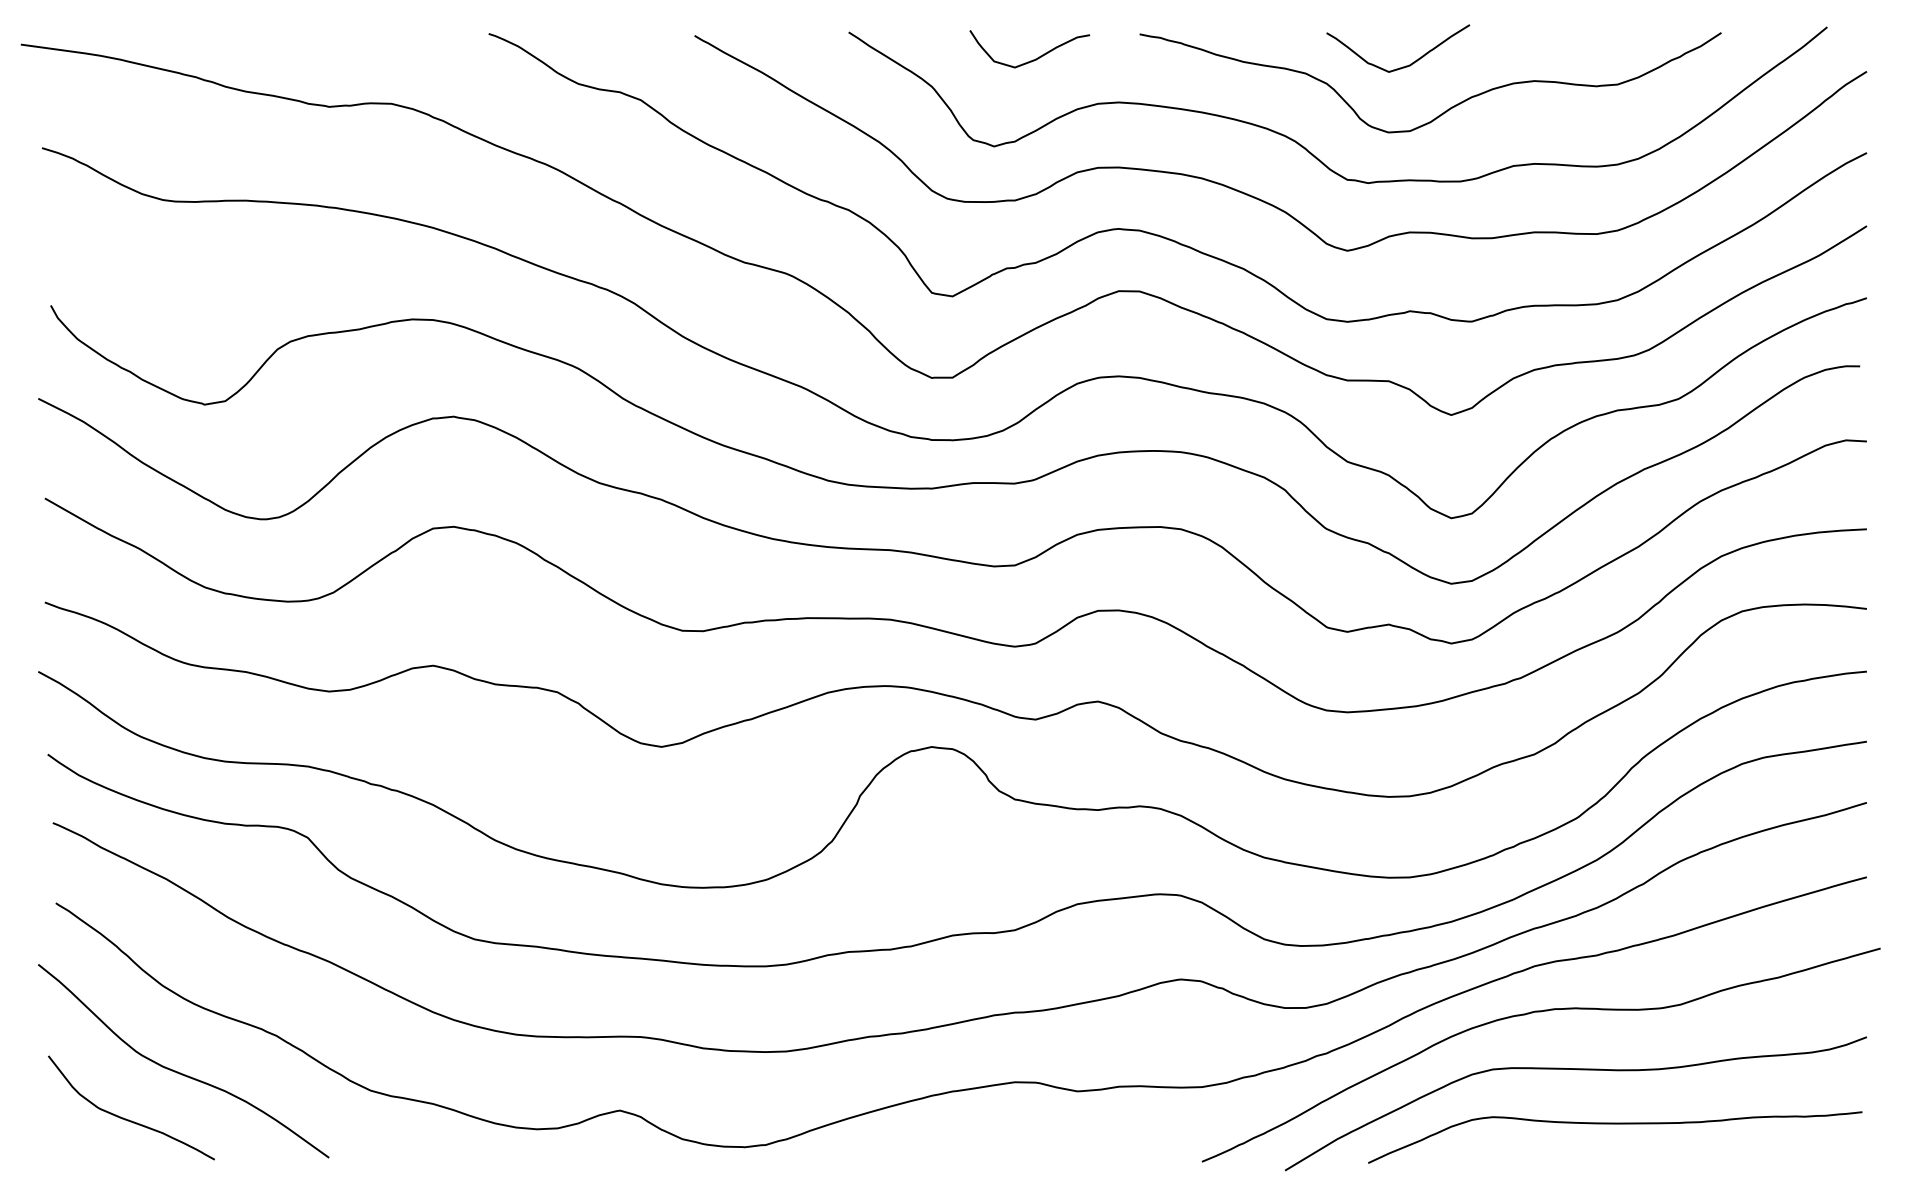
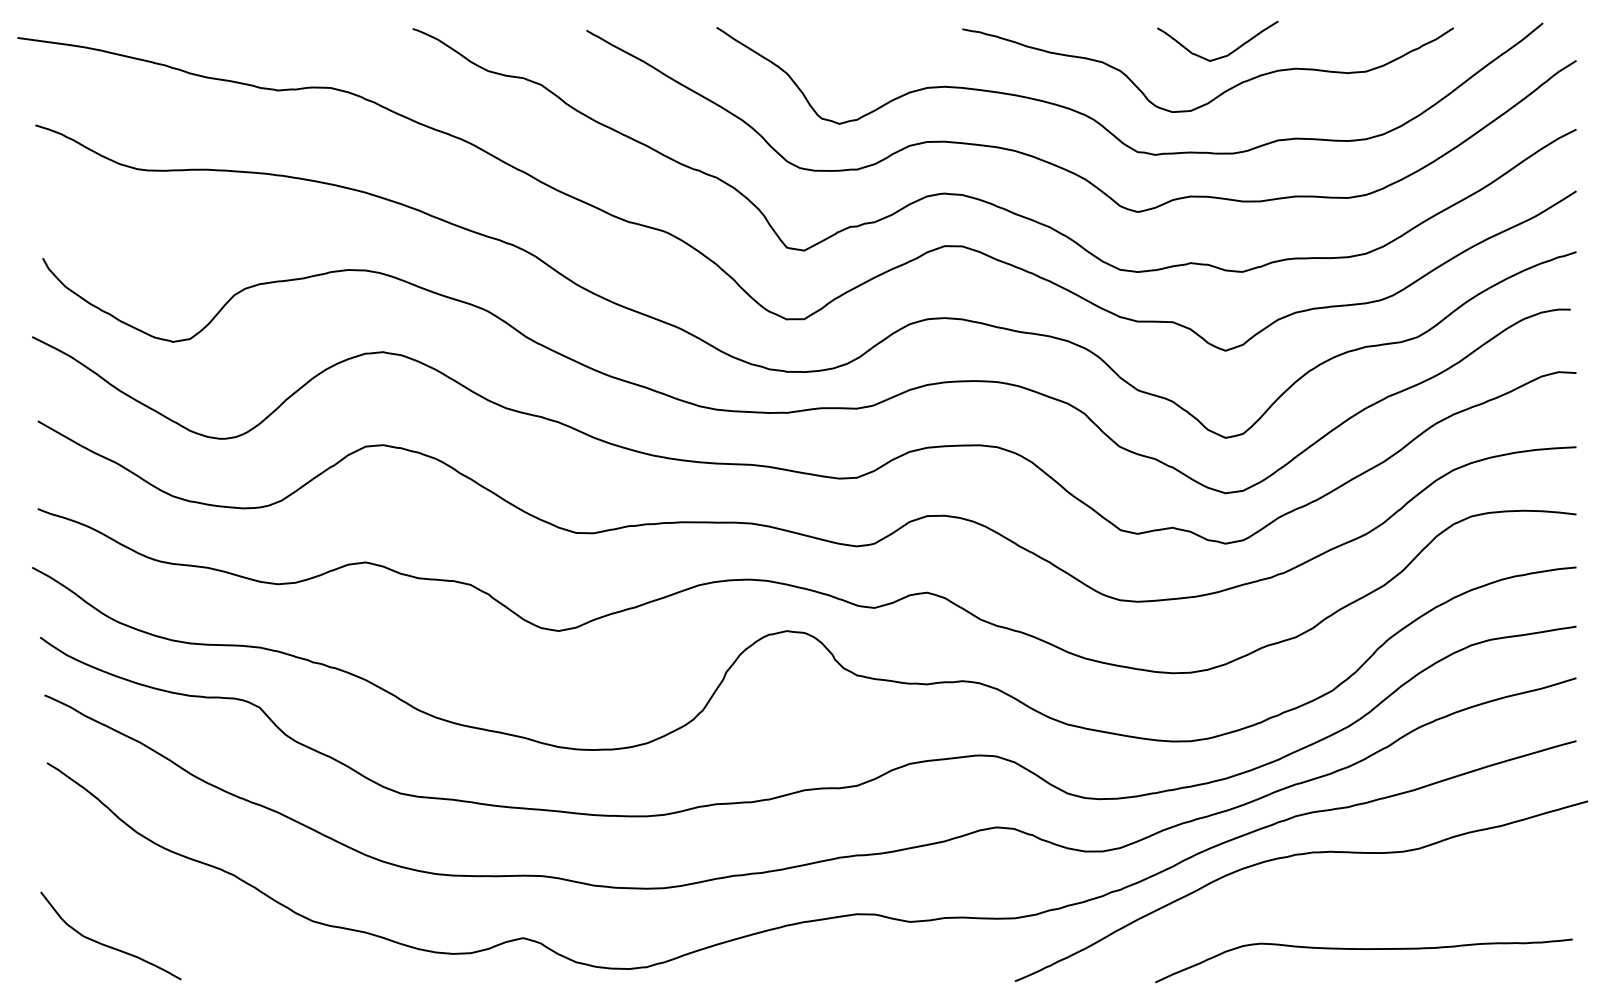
curve: (1033, 59) -> (872, 50), removed
curve: (1402, 66) -> (1221, 56), moved
curve: (1577, 1070) -> (1332, 904), removed
curve: (178, 1071) -> (150, 905), removed

